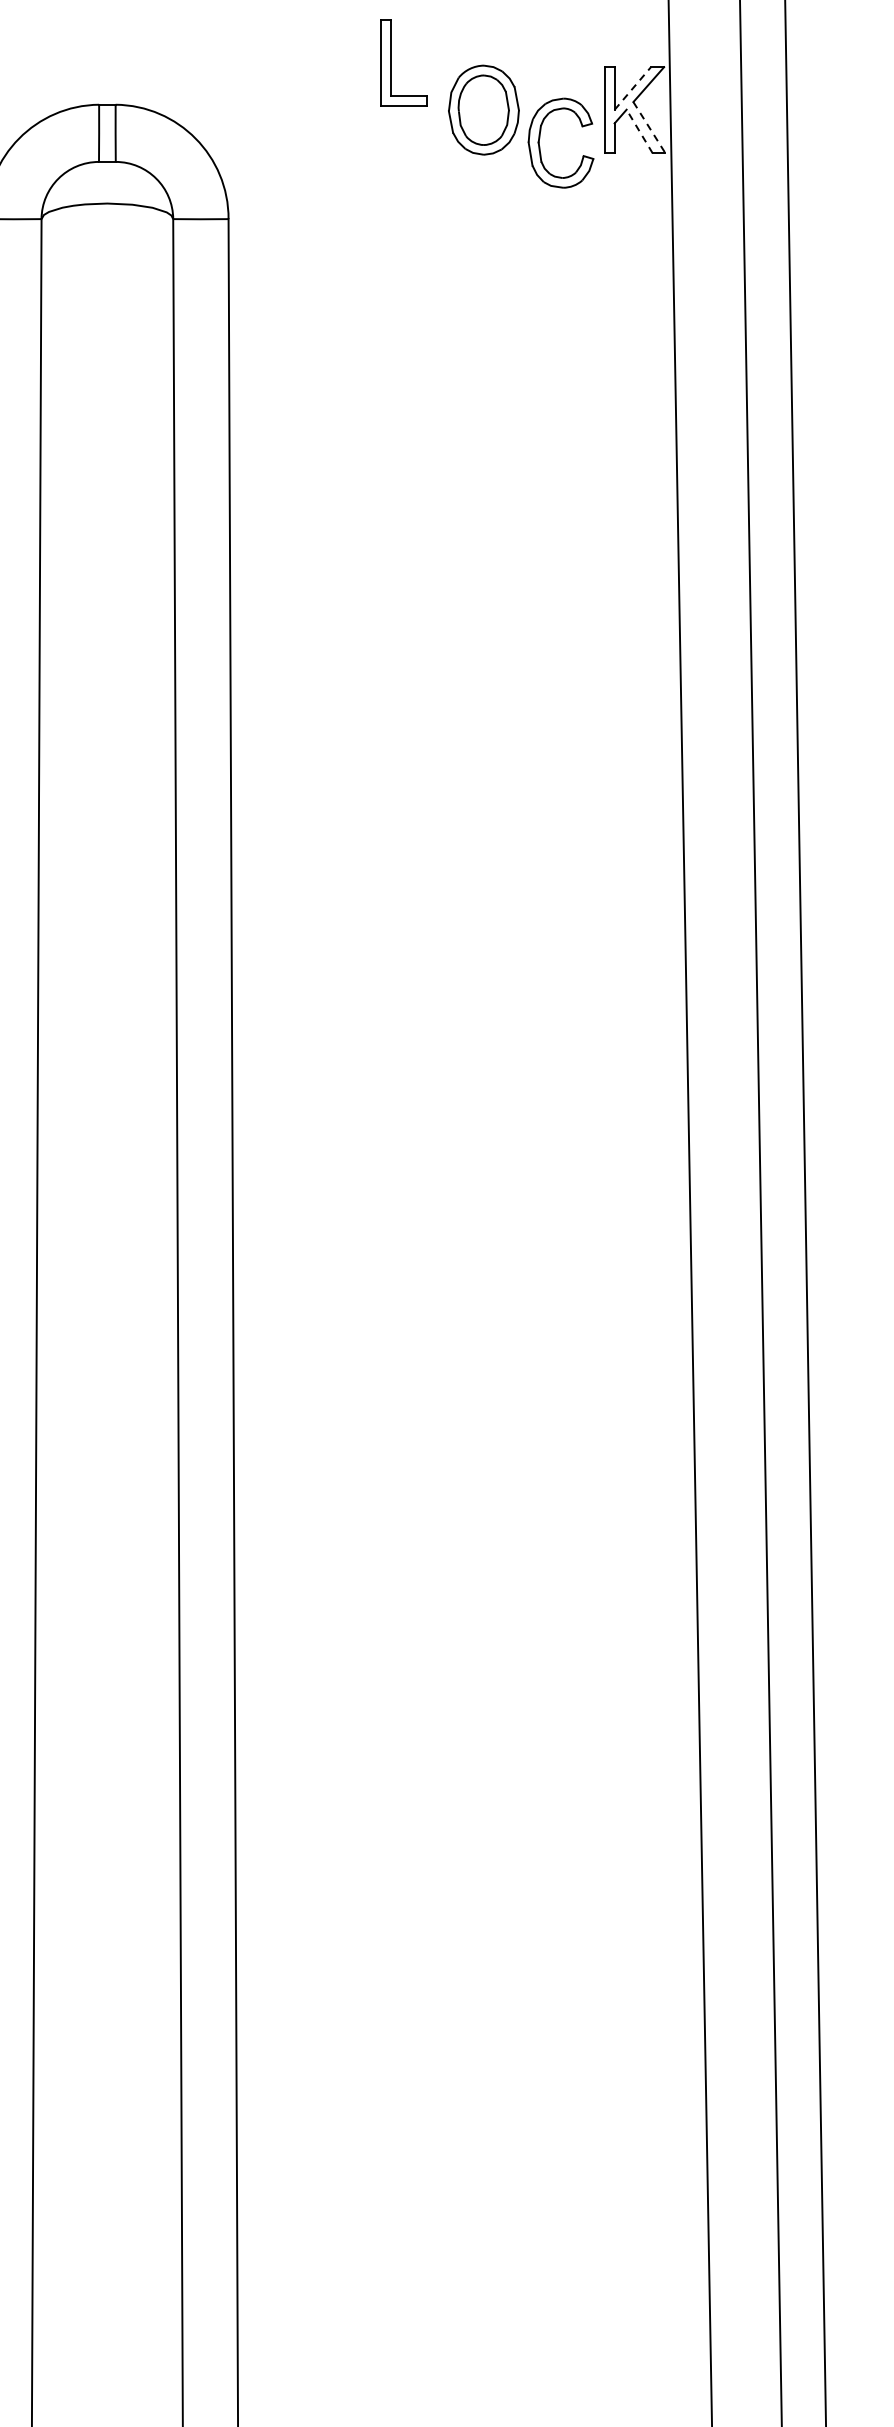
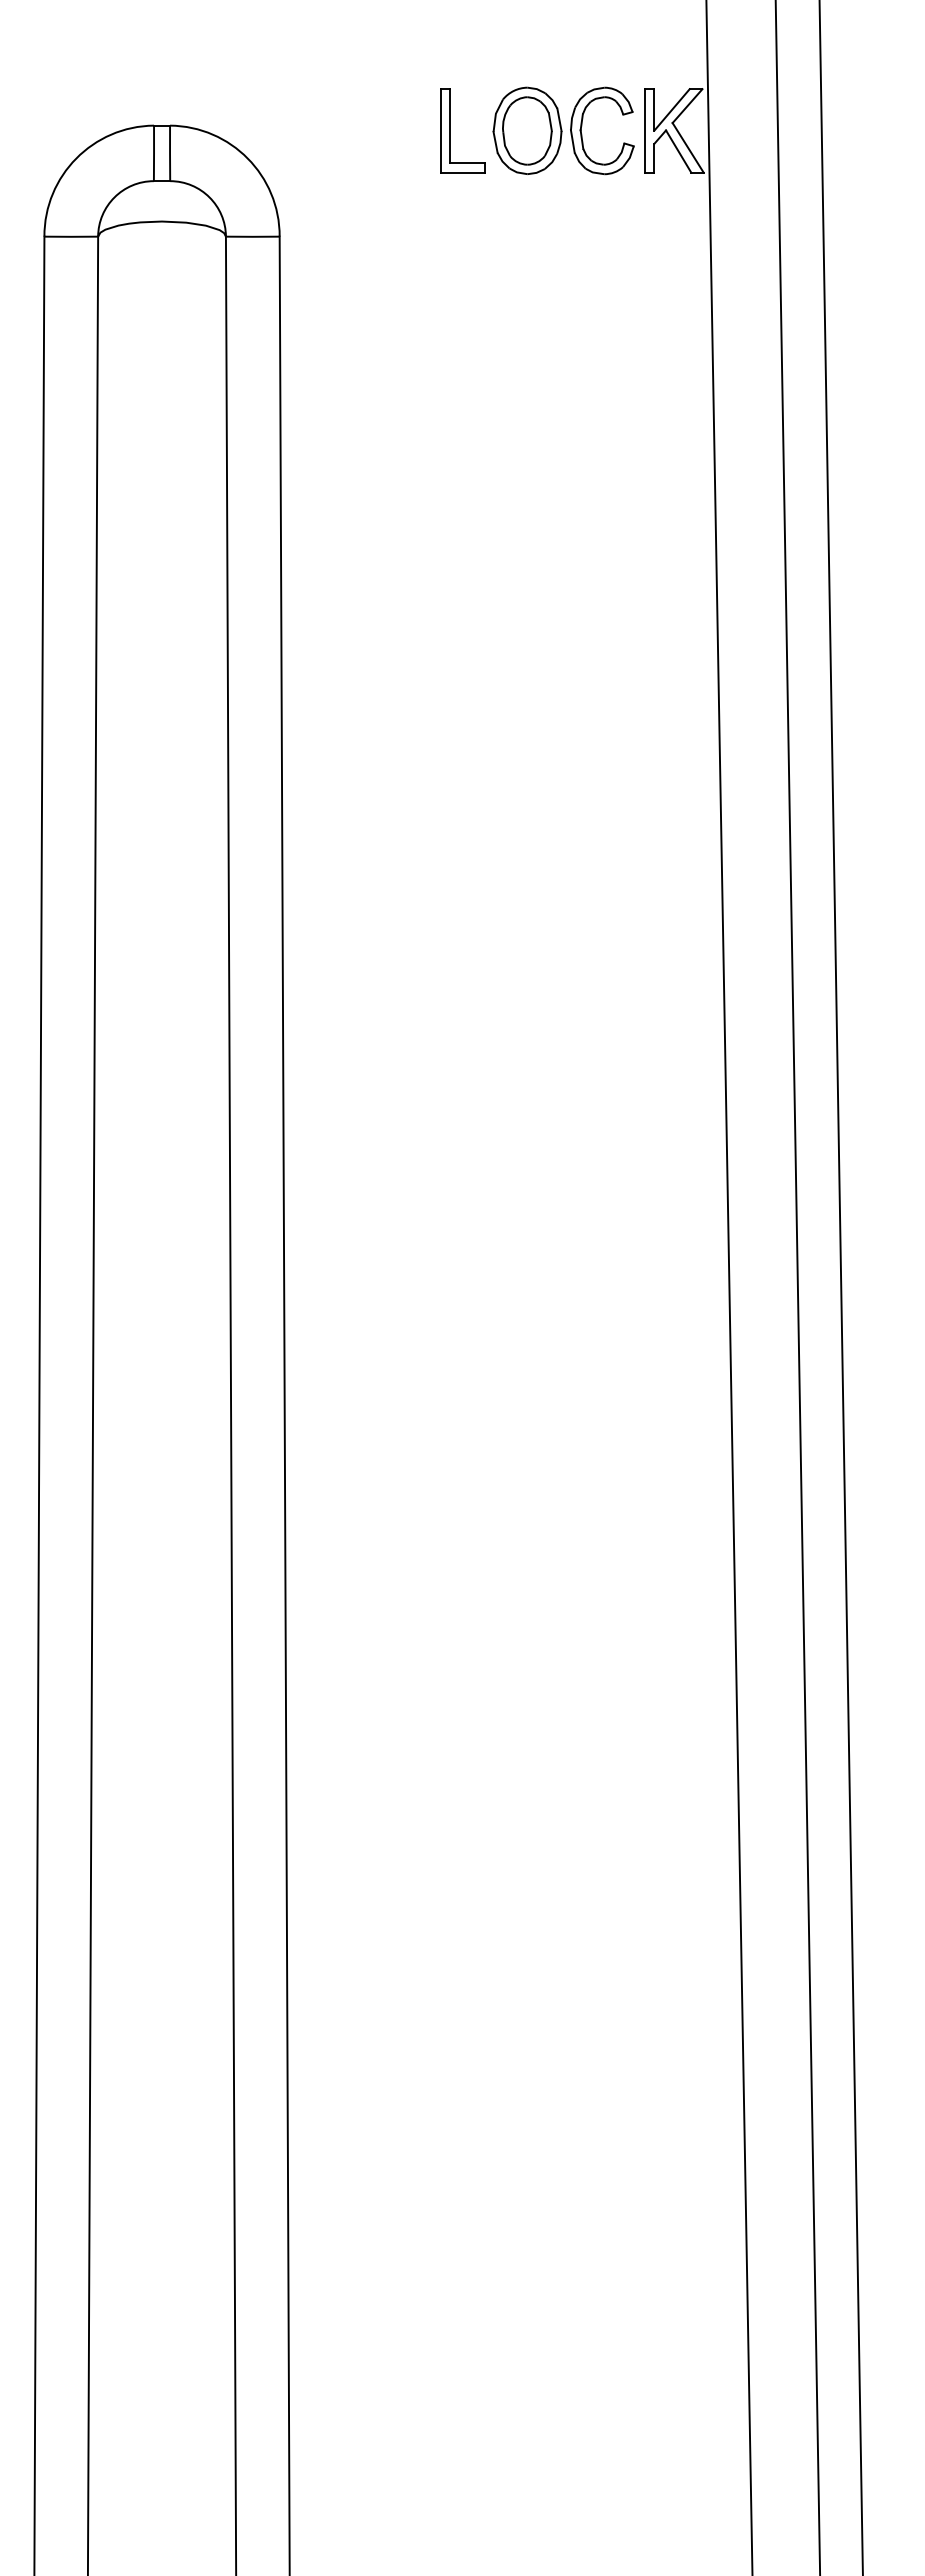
part: (391, 62) -> (450, 130), moved
line: (633, 88) -> (672, 109), dashed -> solid
line: (649, 128) -> (688, 148), dashed -> solid
line: (639, 131) -> (678, 151), dashed -> solid
part: (540, 138) -> (582, 126), moved

